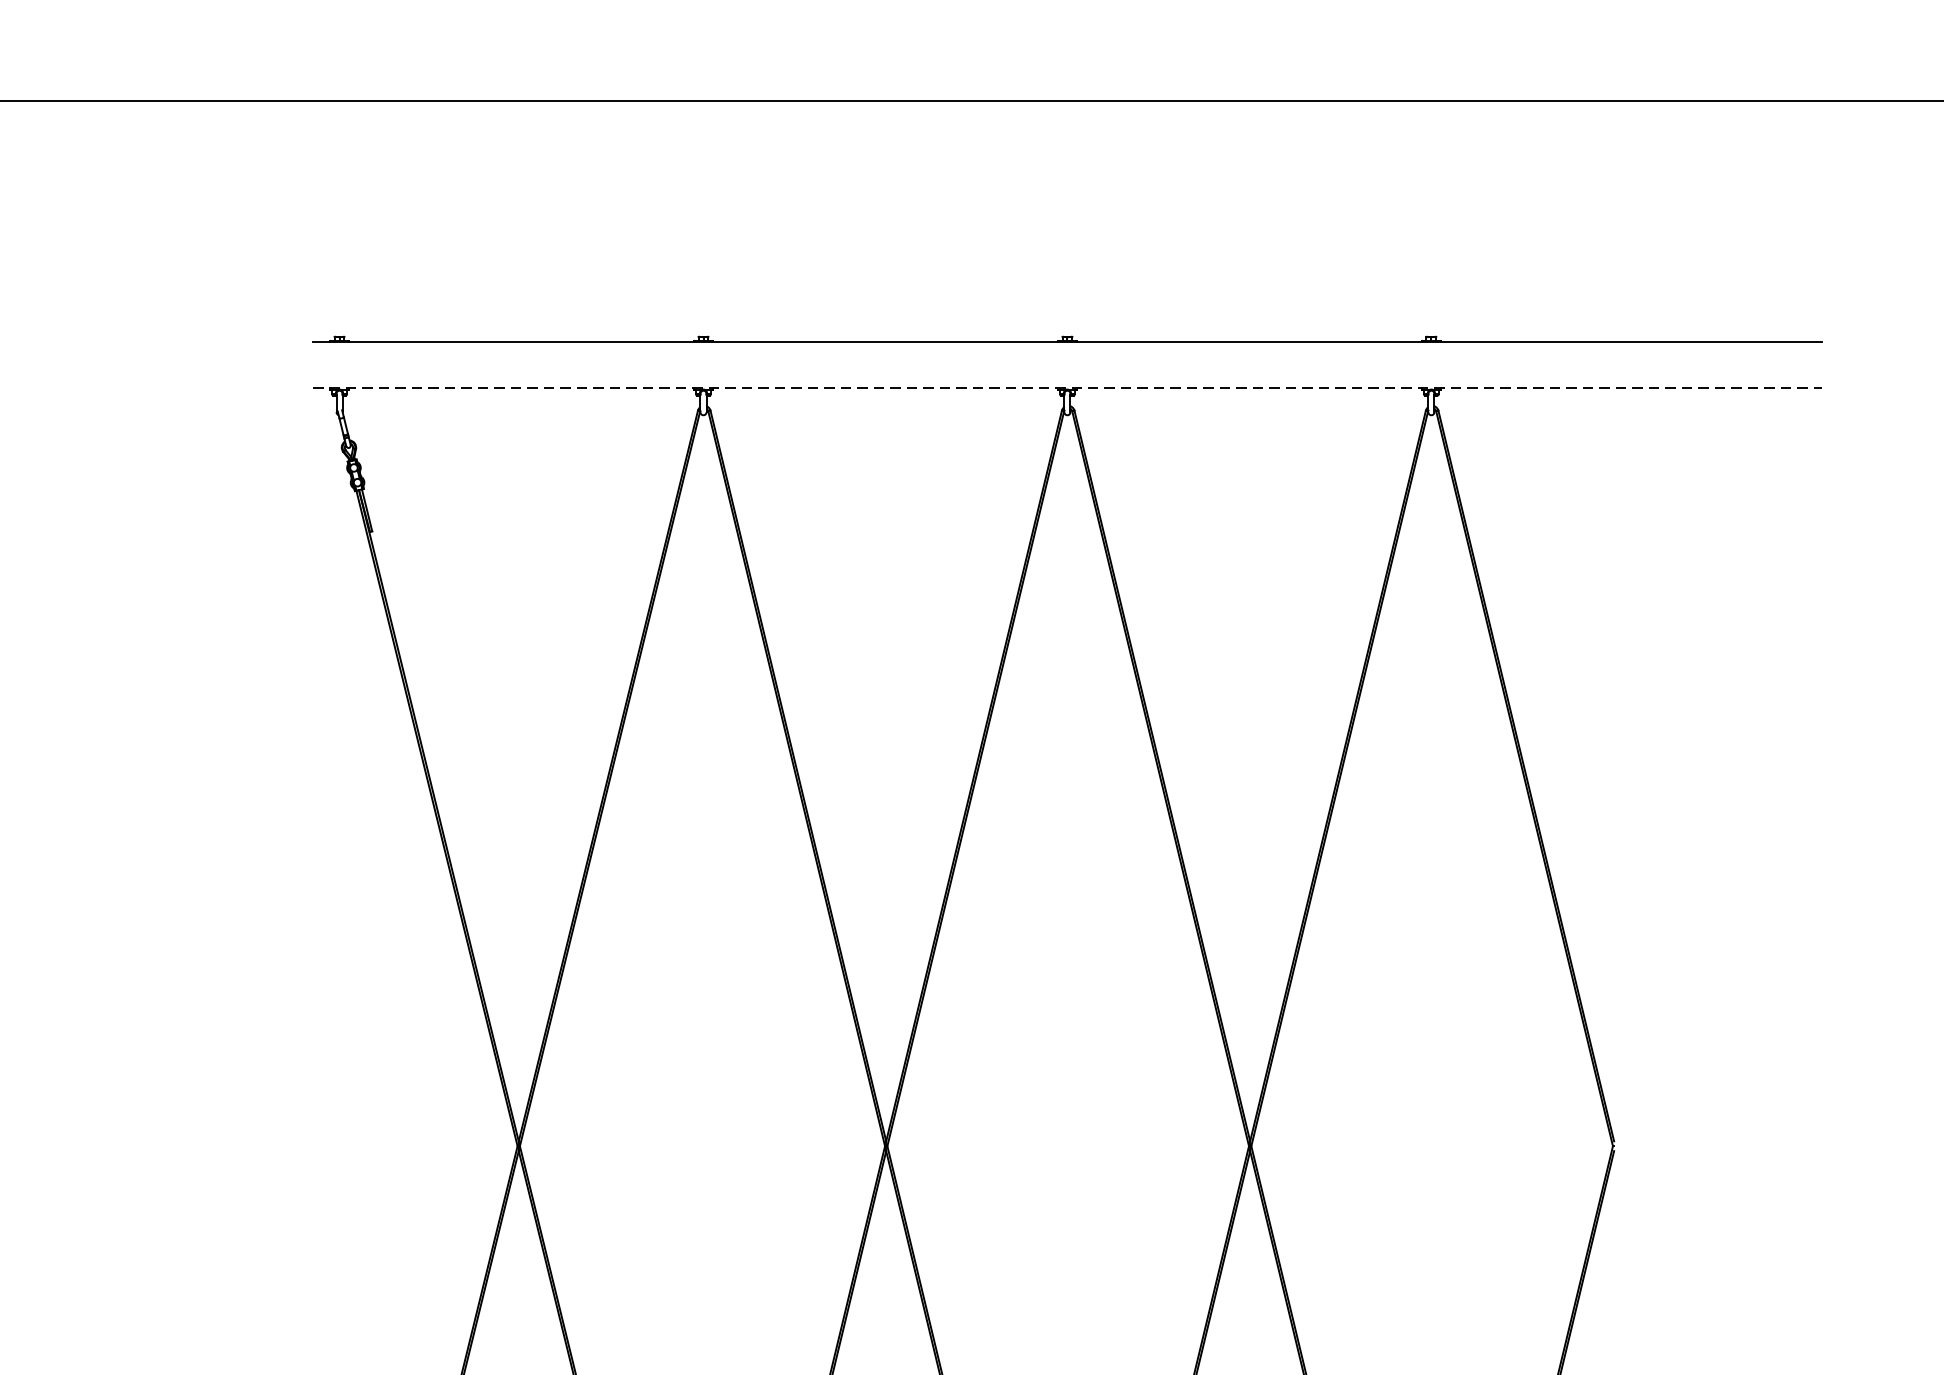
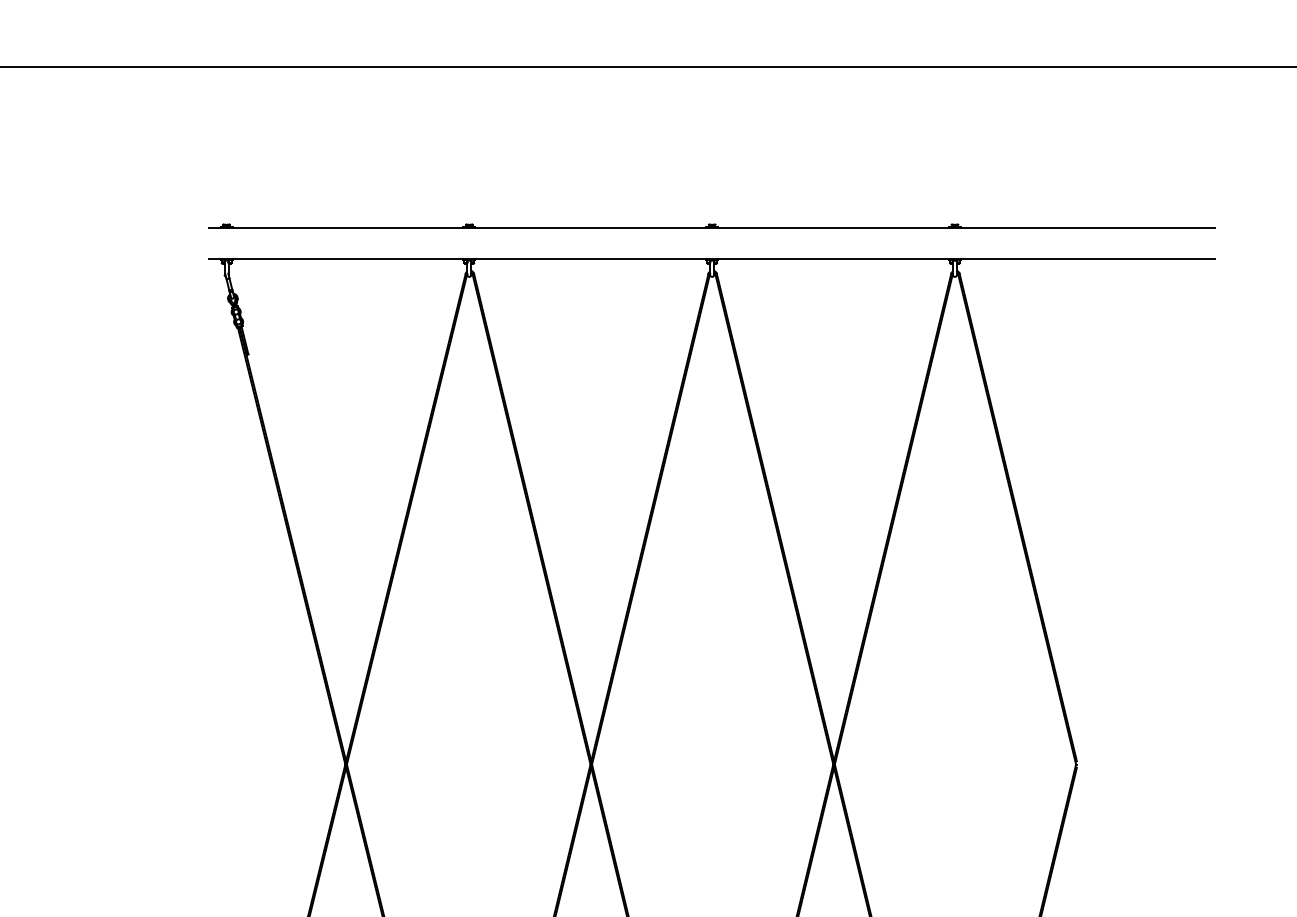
line: (1067, 387) -> (712, 258), dashed -> solid

